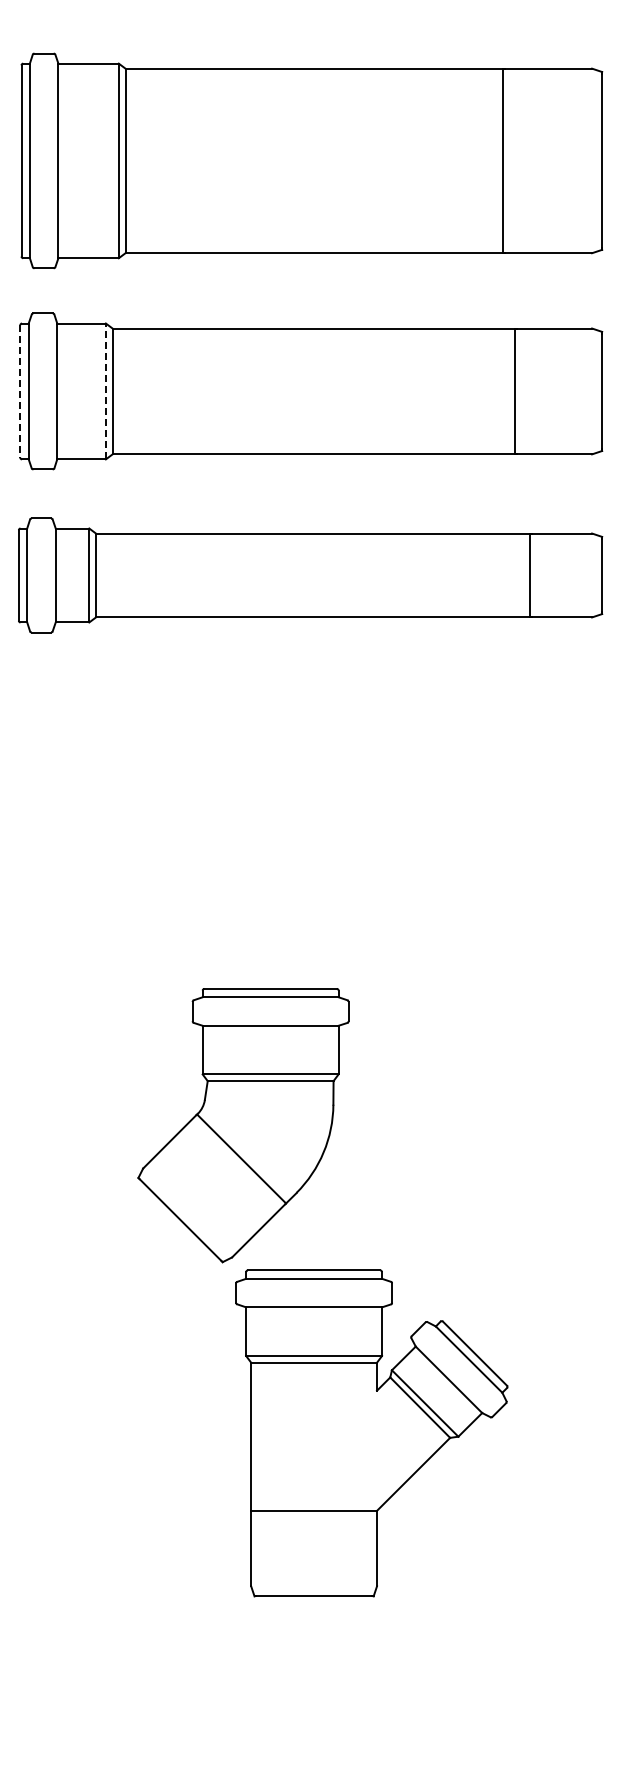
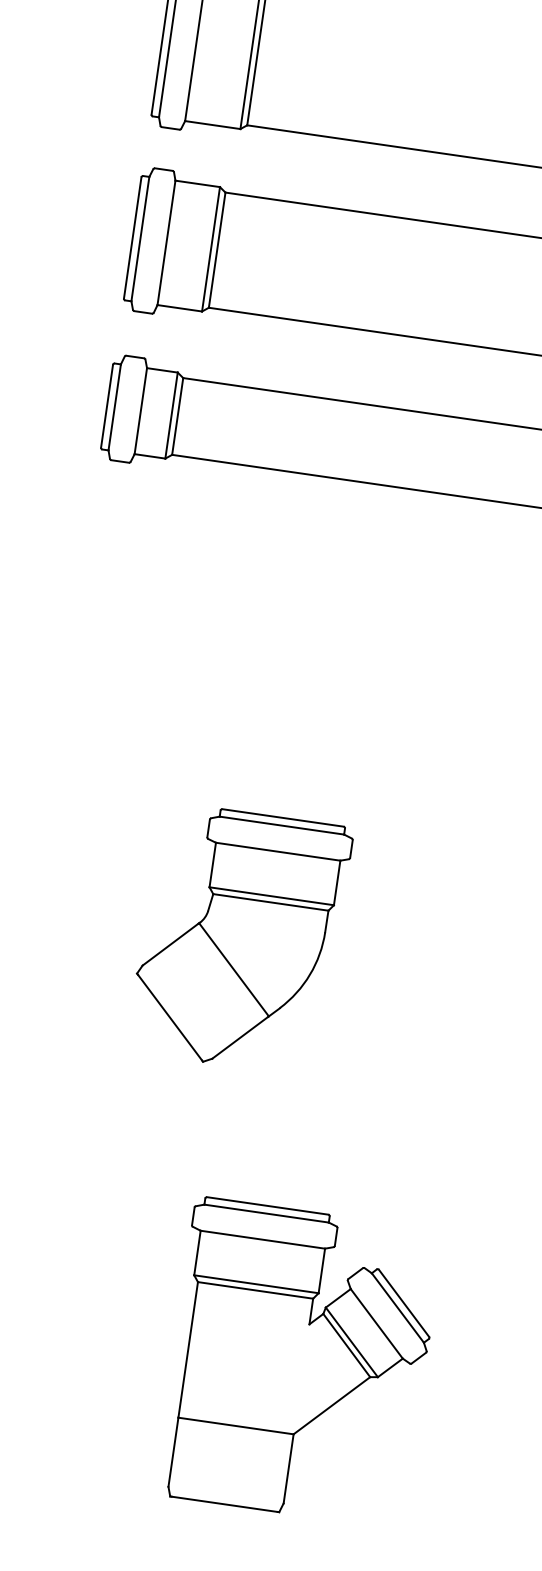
line: (20, 391) -> (132, 238), dashed -> solid
line: (105, 391) -> (210, 249), dashed -> solid
part: (371, 1433) -> (298, 1362), moved

